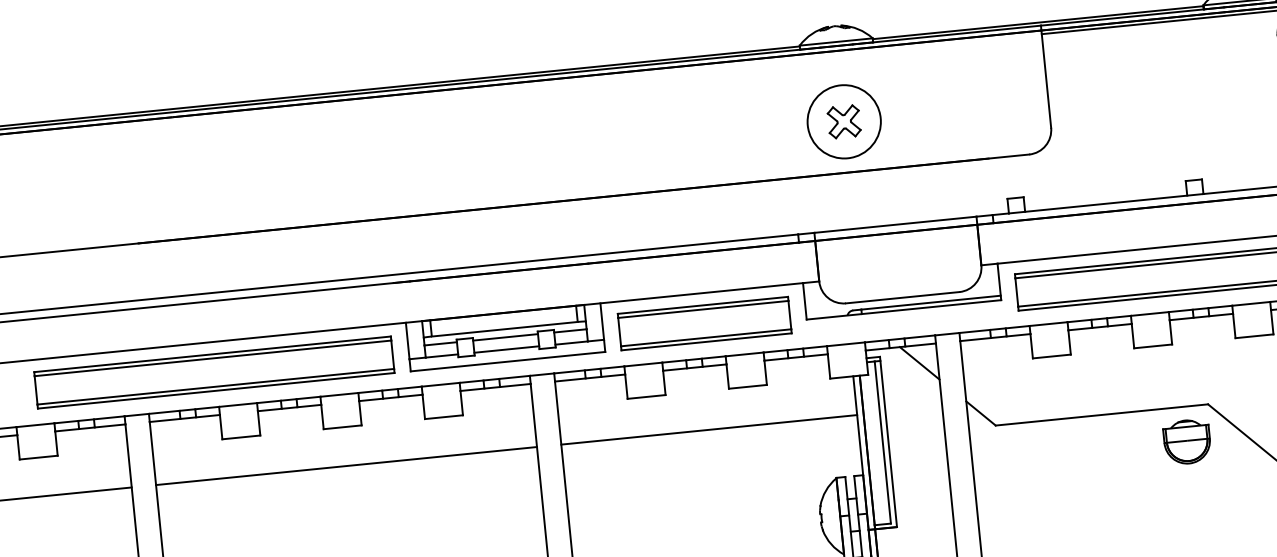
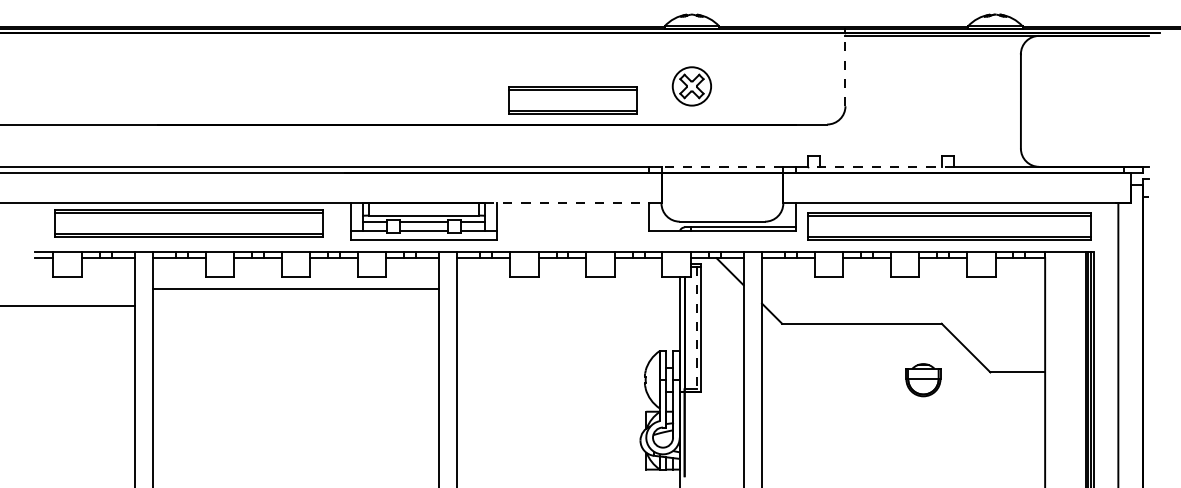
line: (1046, 78) -> (845, 69), solid -> dashed
circle: (843, 121) -> (691, 86), size x0.7
line: (1105, 203) -> (880, 166), solid -> dashed
line: (895, 224) -> (722, 166), solid -> dashed
line: (694, 294) -> (567, 203), solid -> dashed
part: (703, 324) -> (572, 100), moved
part: (214, 372) -> (188, 223), moved
line: (709, 429) -> (568, 305), removed
line: (882, 441) -> (696, 327), solid -> dashed
part: (1187, 442) -> (923, 380), moved
line: (345, 465) -> (295, 288), moved

